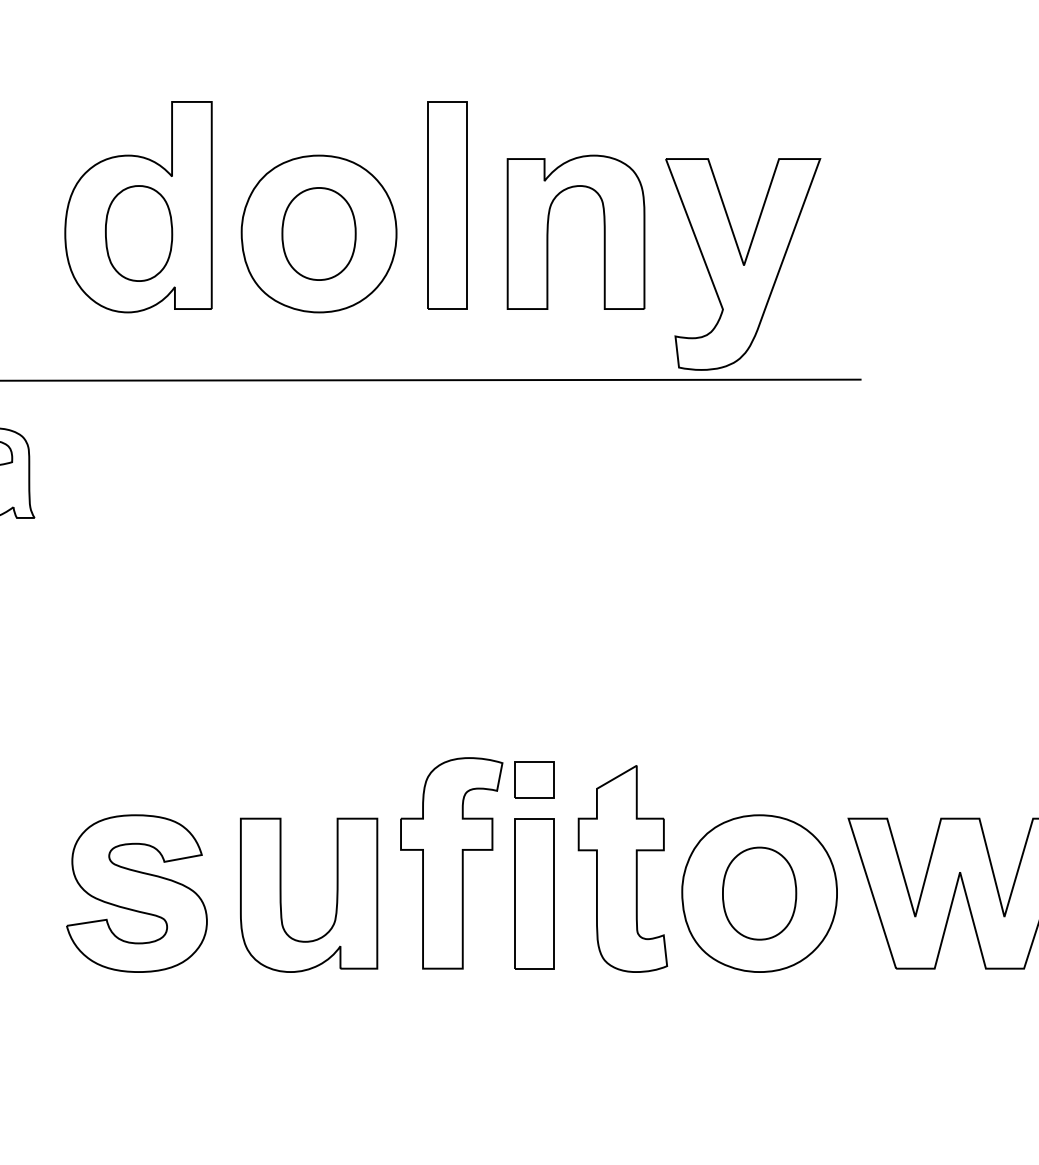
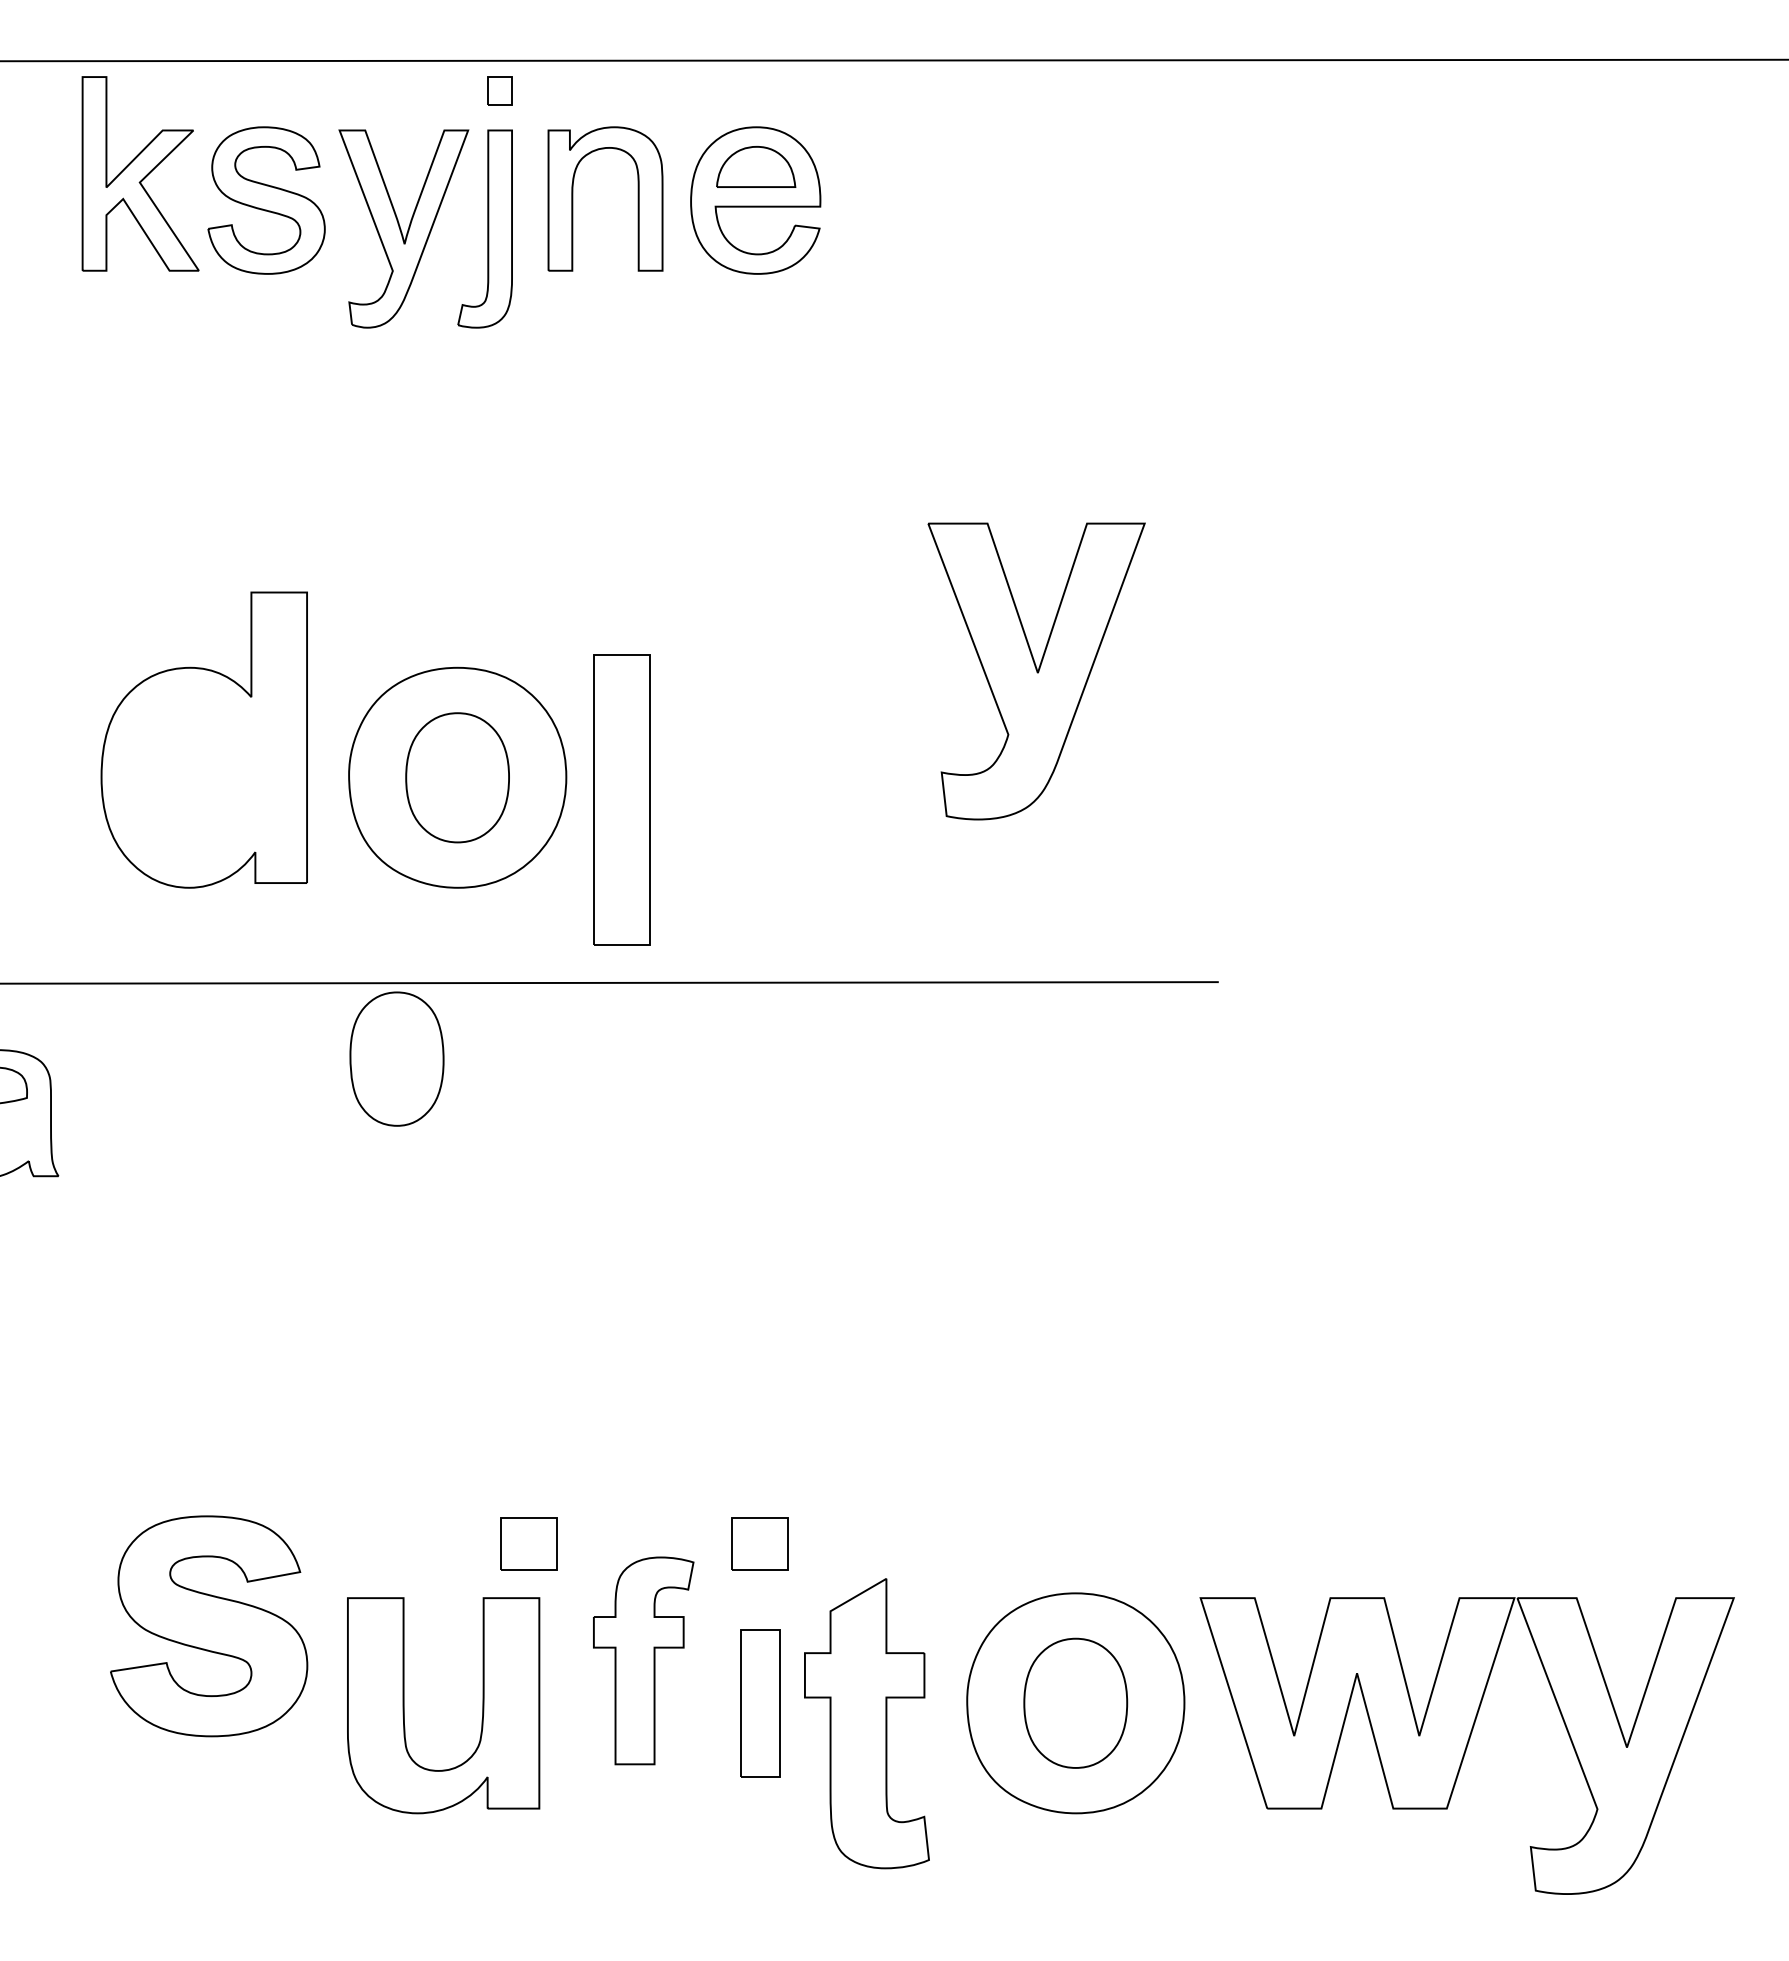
part: (447, 205) -> (621, 799), moved
part: (548, 231) -> (779, 774), removed
part: (138, 233) -> (396, 1058), moved
part: (743, 264) -> (1036, 671), moved
part: (369, 779) -> (528, 1543), added
part: (451, 863) -> (643, 1660), size x0.7
part: (622, 868) -> (866, 1723), moved
part: (137, 893) -> (209, 1626), moved
part: (534, 893) -> (759, 1703), size x0.7

